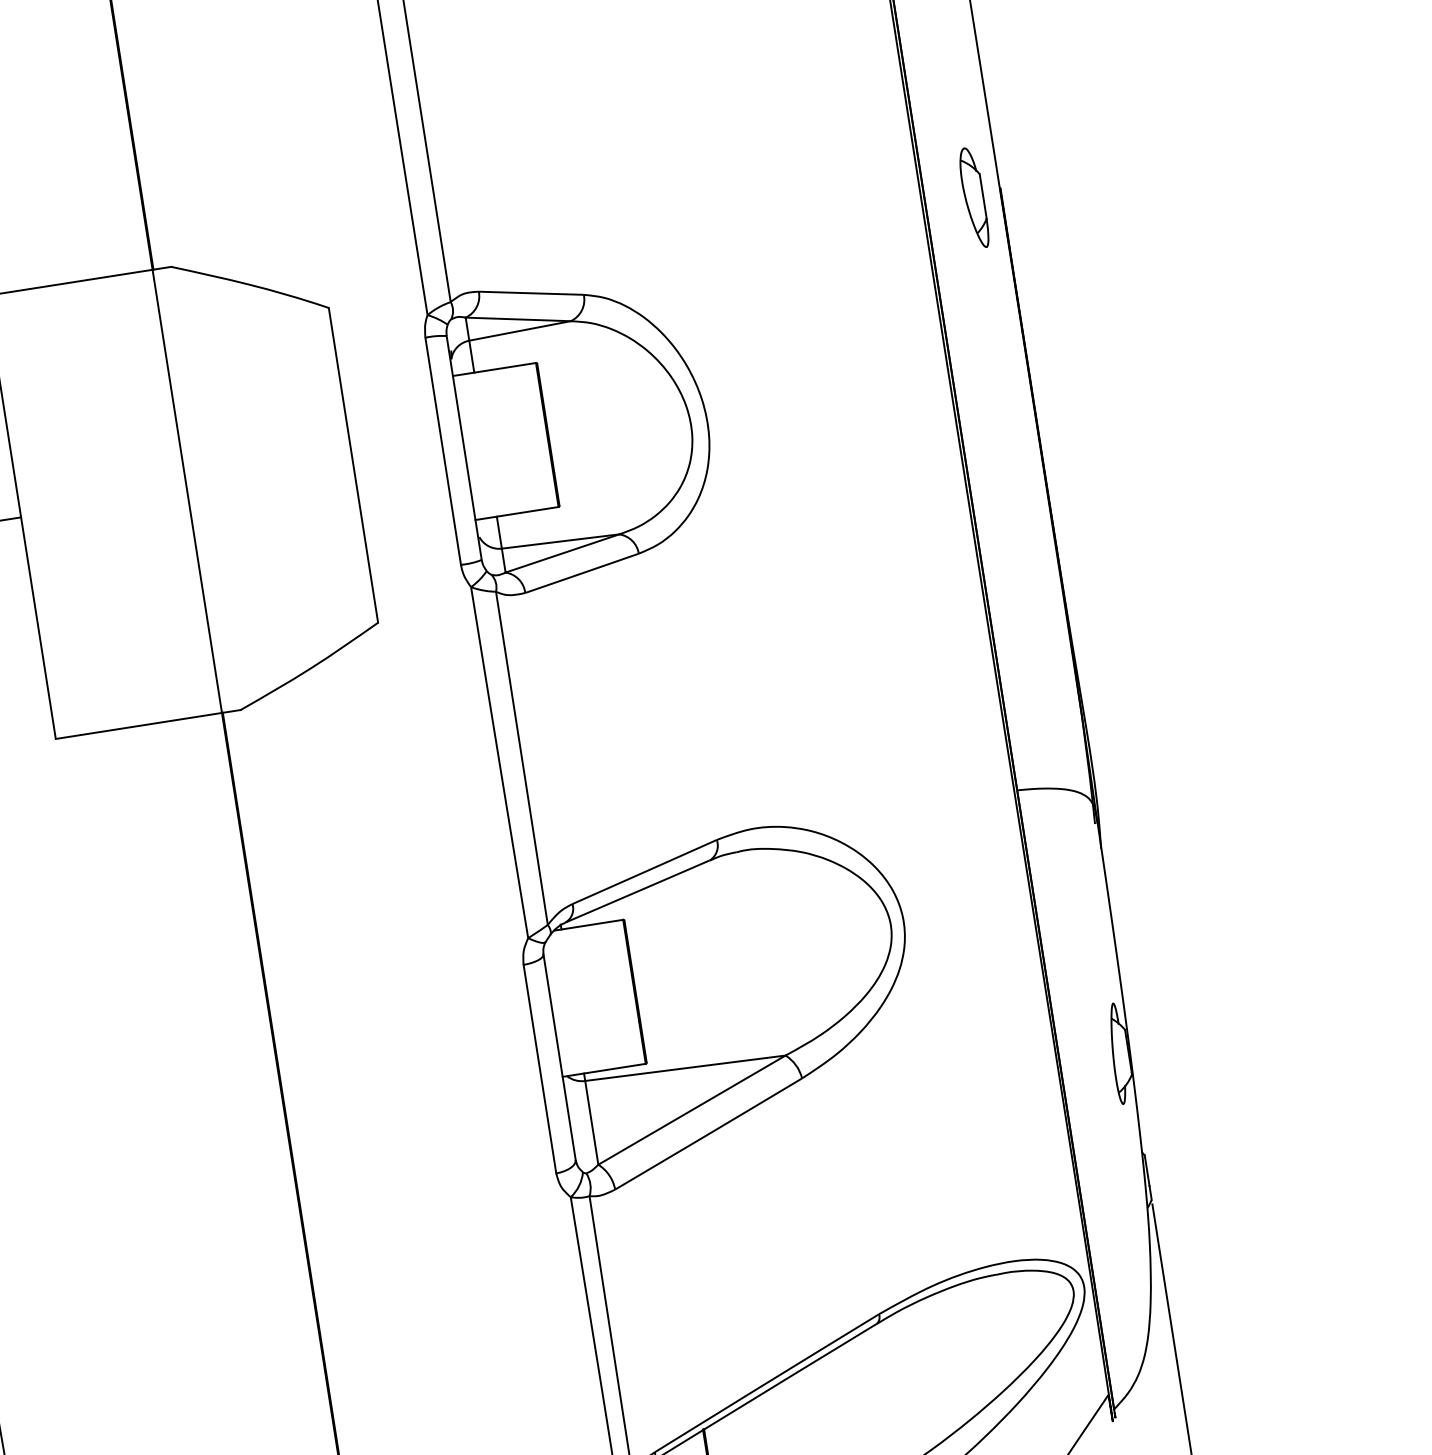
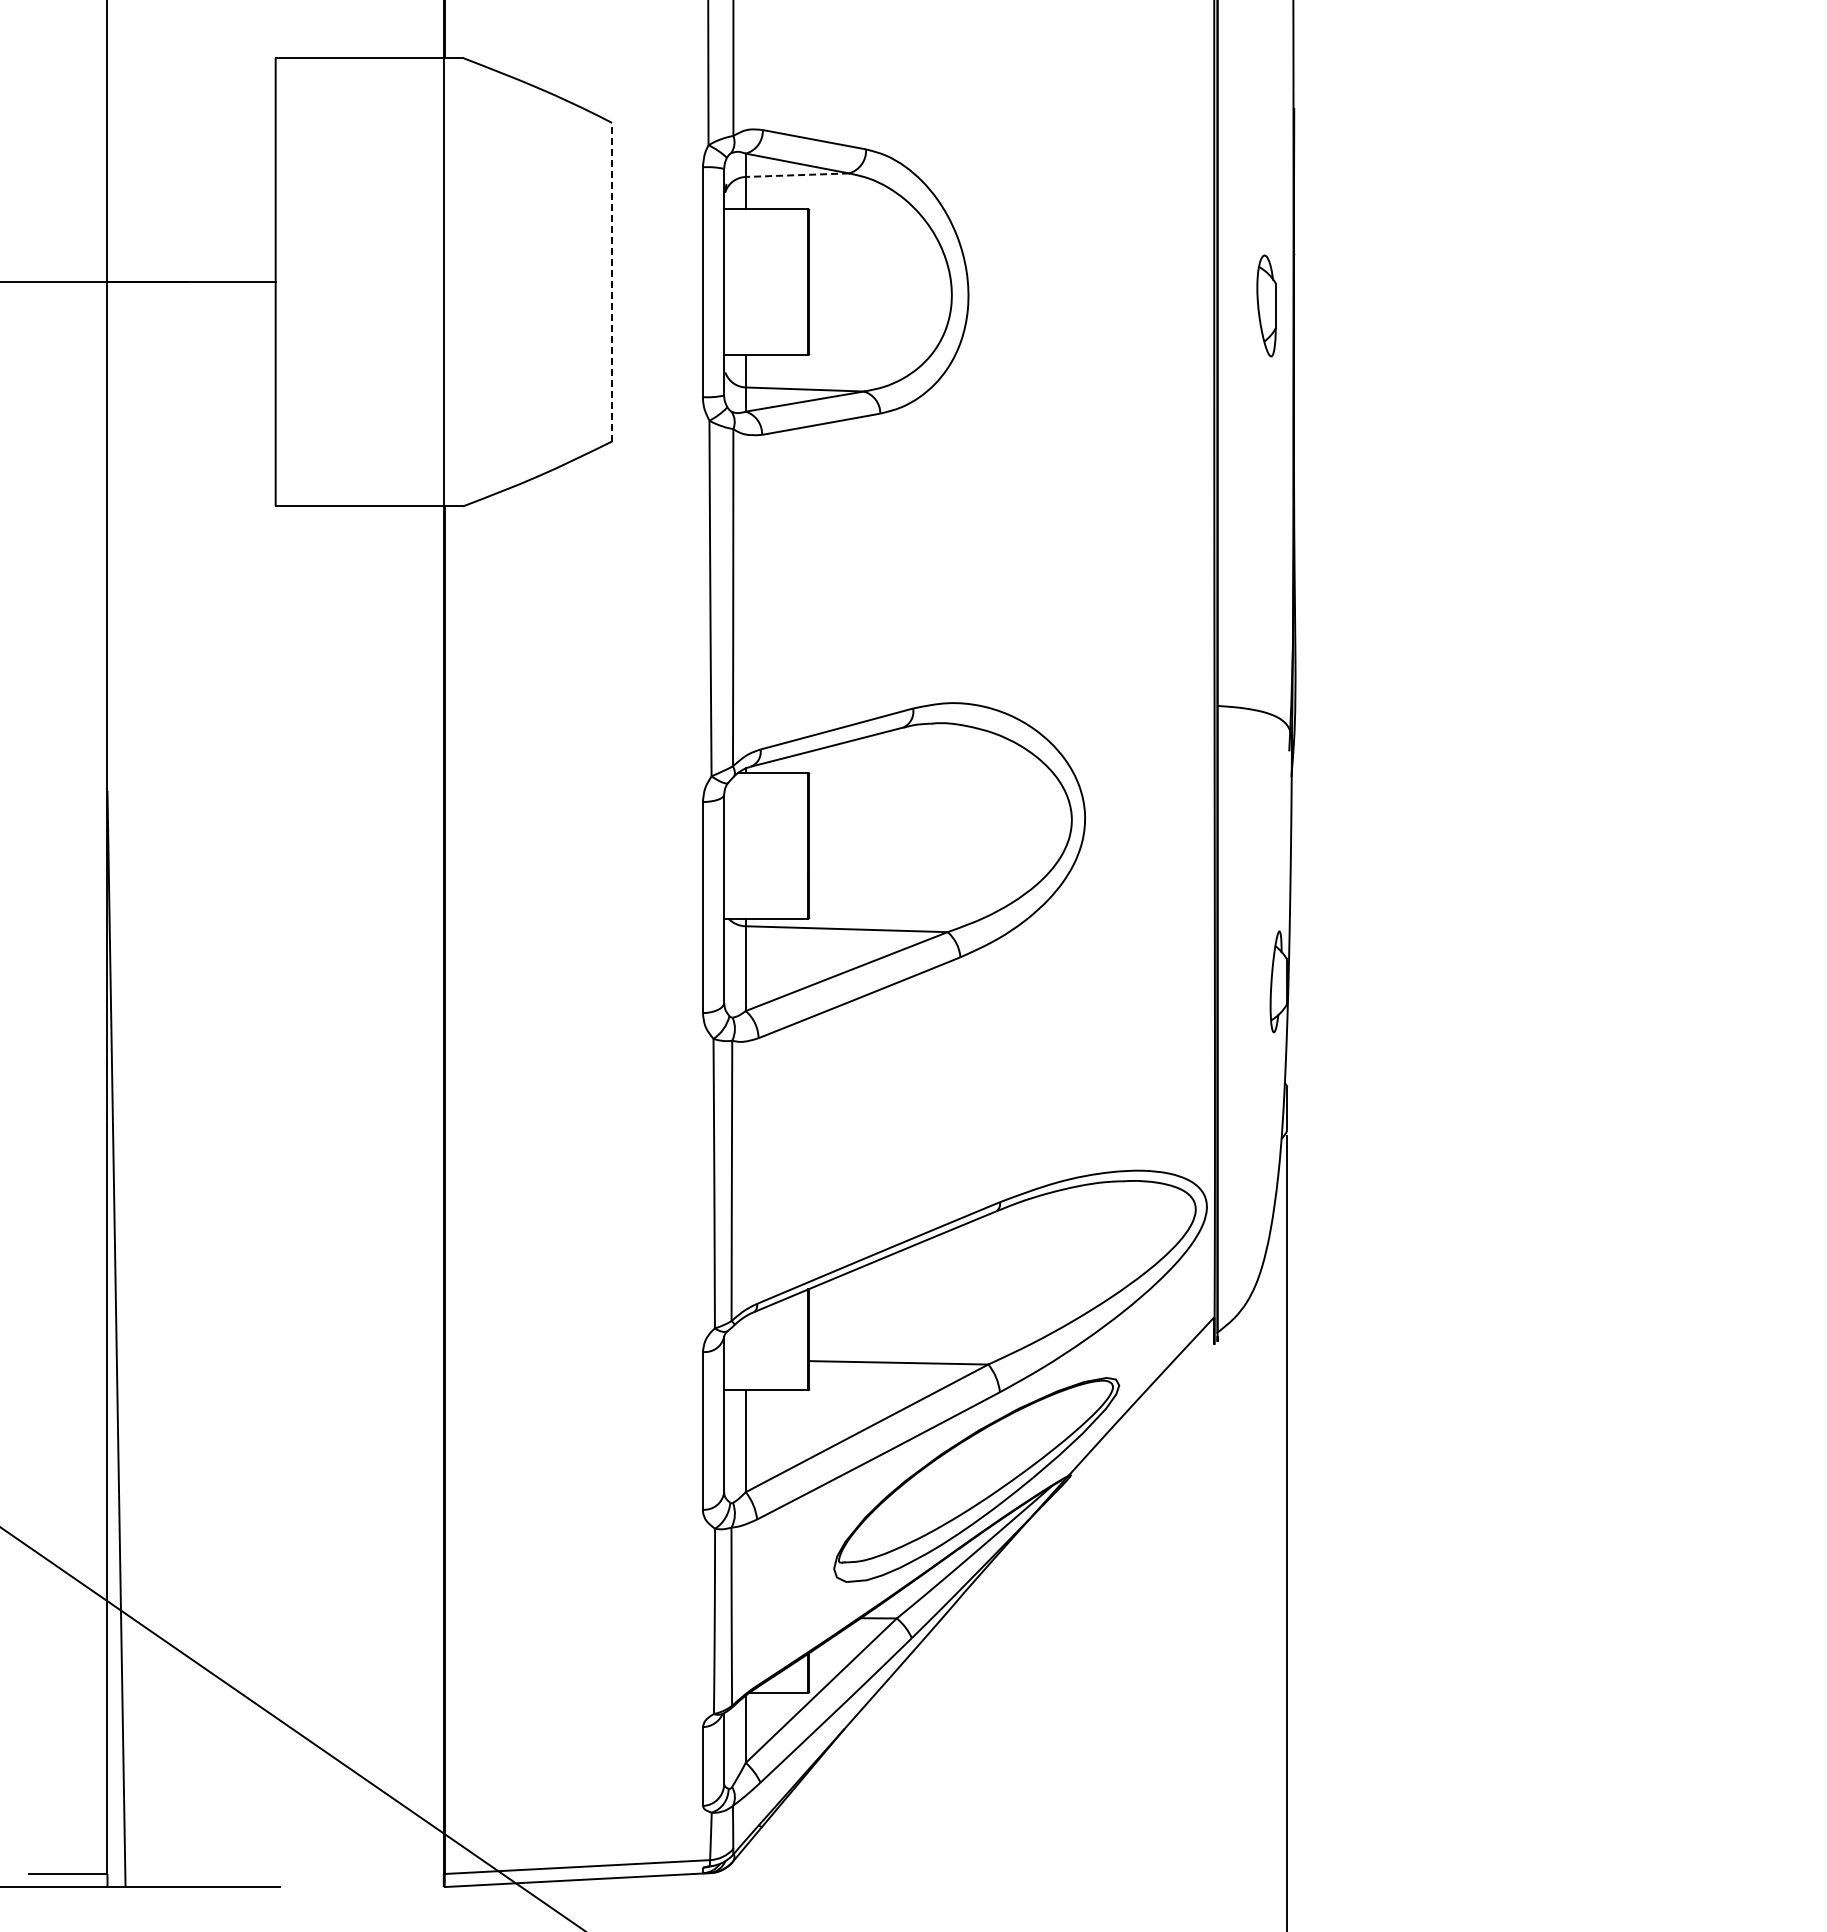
part: (973, 197) -> (1266, 305), moved
line: (520, 331) -> (797, 175), solid -> dashed
line: (353, 464) -> (612, 281), solid -> dashed

